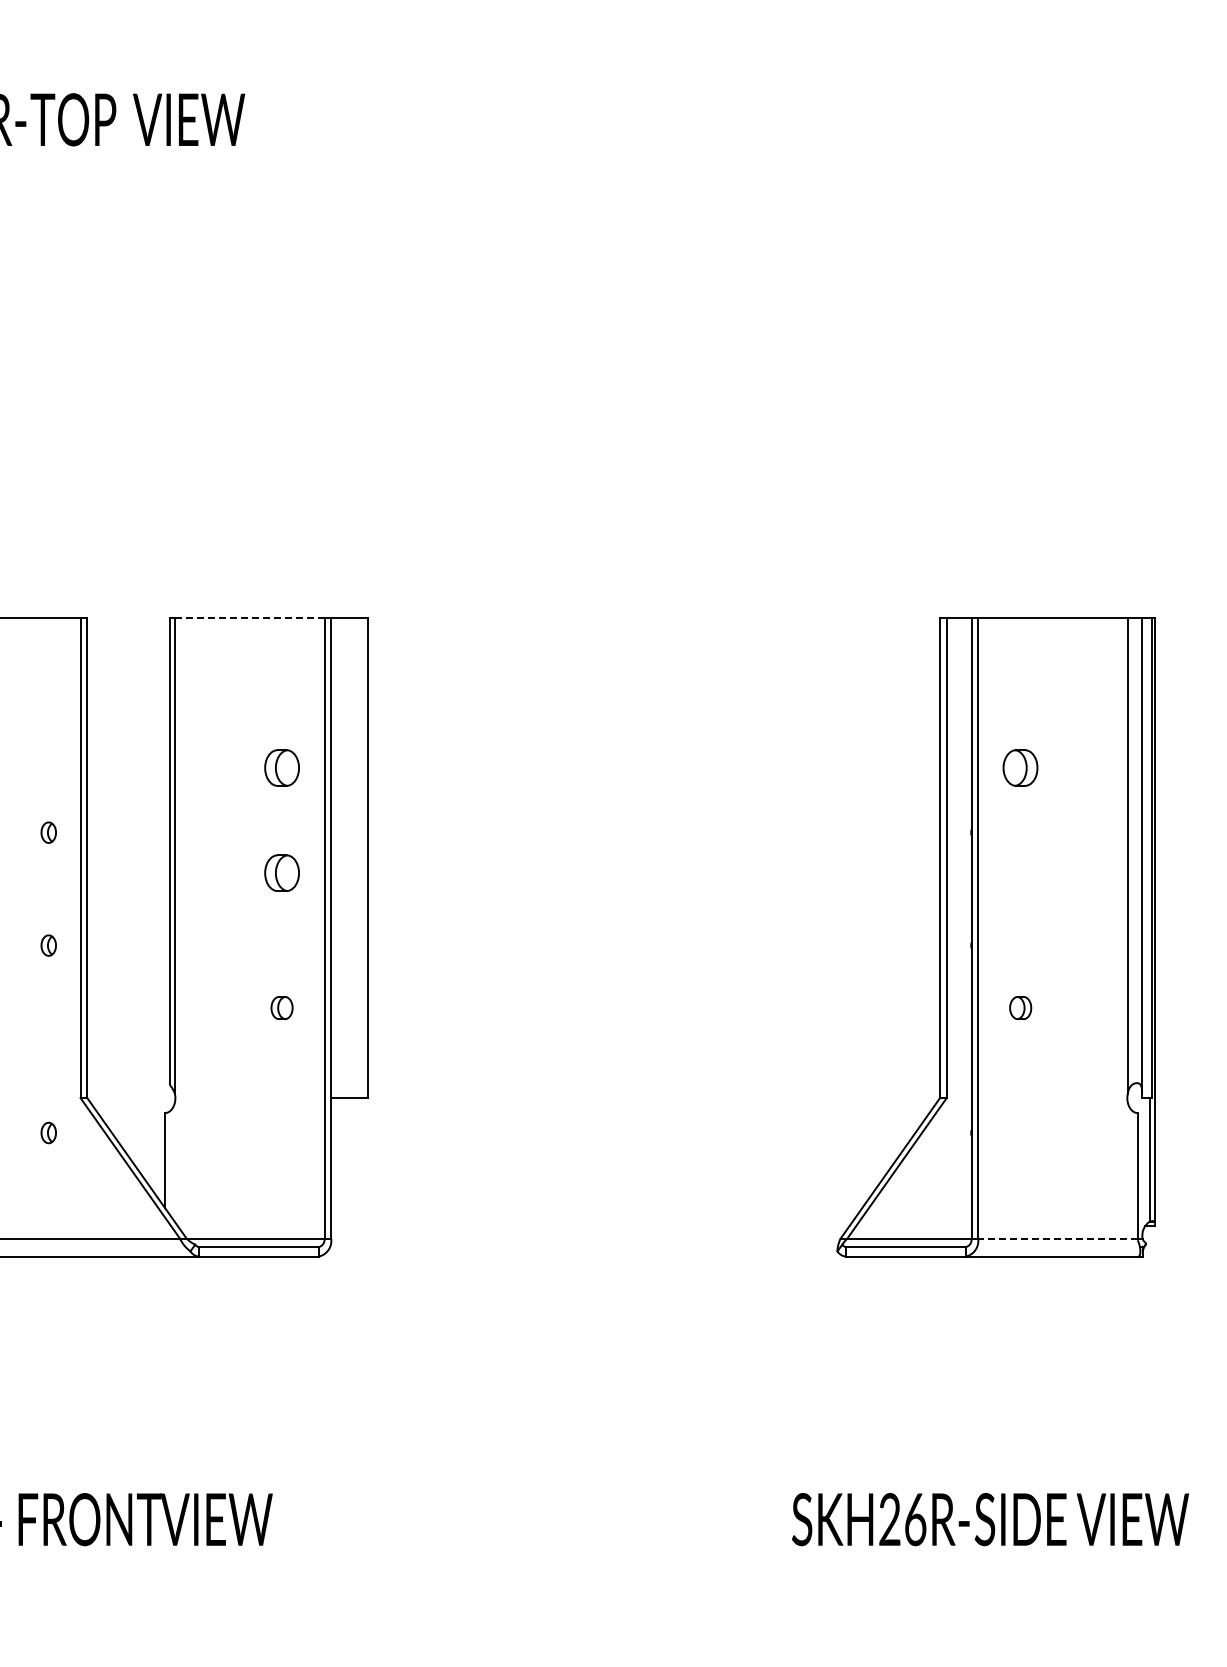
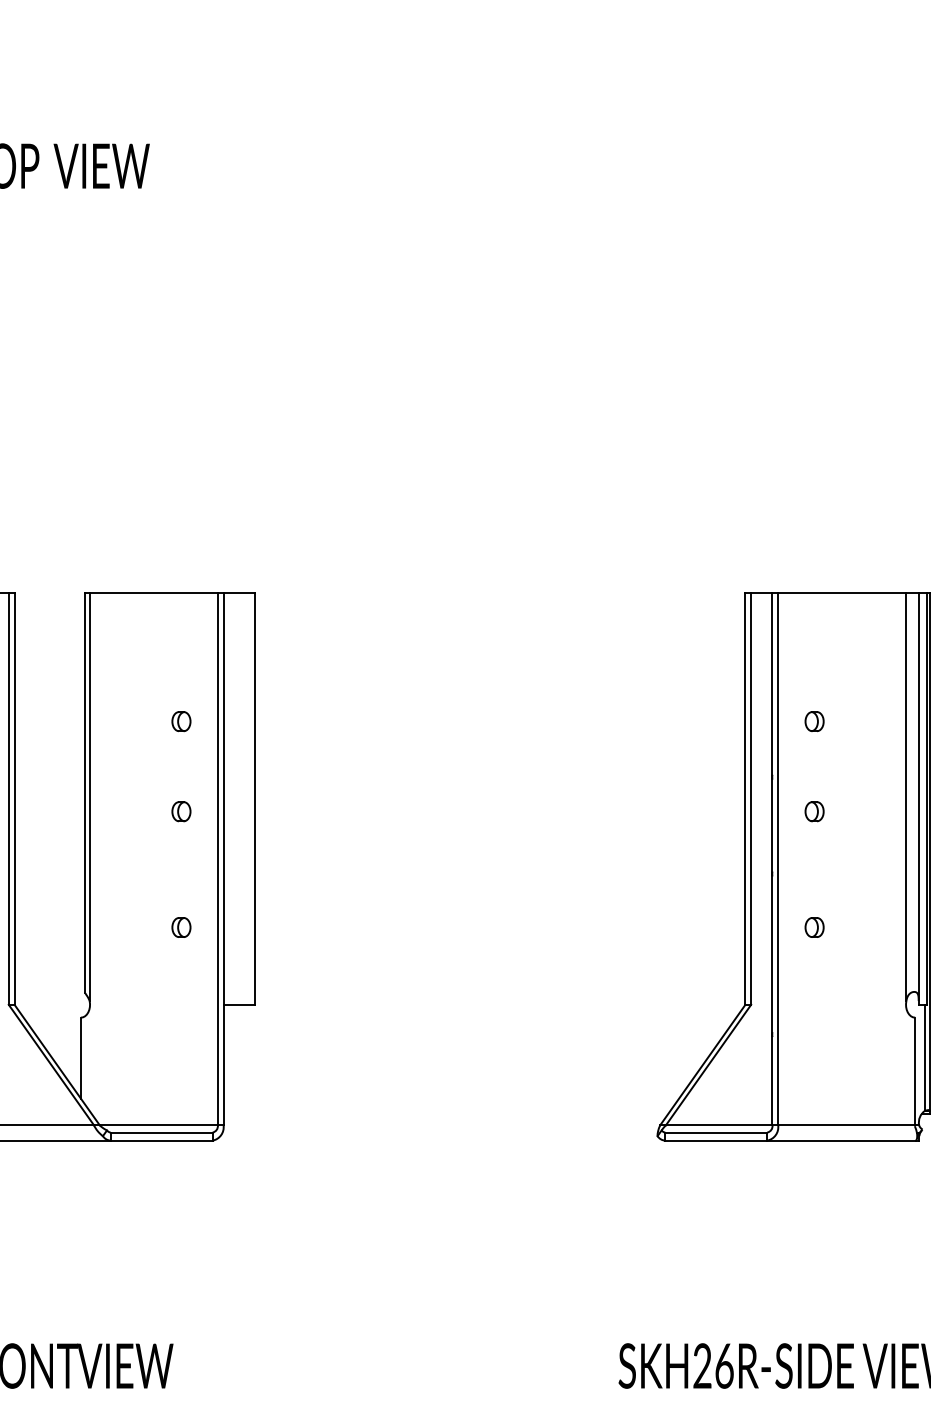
line: (249, 617) -> (153, 592), dashed -> solid
part: (281, 767) -> (180, 721), size x0.62
part: (1020, 767) -> (814, 721), size x0.62
part: (281, 872) -> (180, 811), size x0.62
part: (1020, 872) -> (814, 811), added
line: (1058, 1238) -> (847, 1125), dashed -> solid

